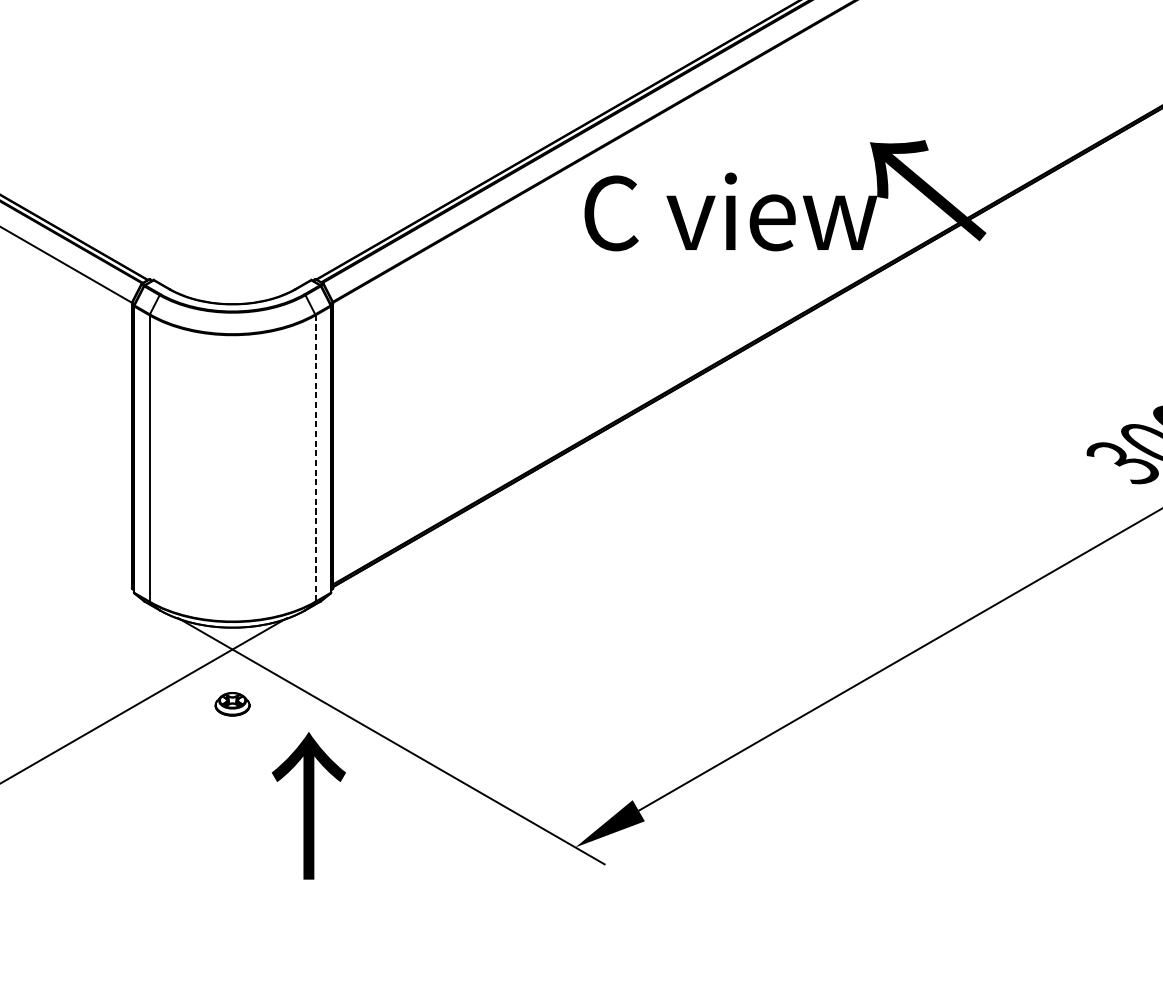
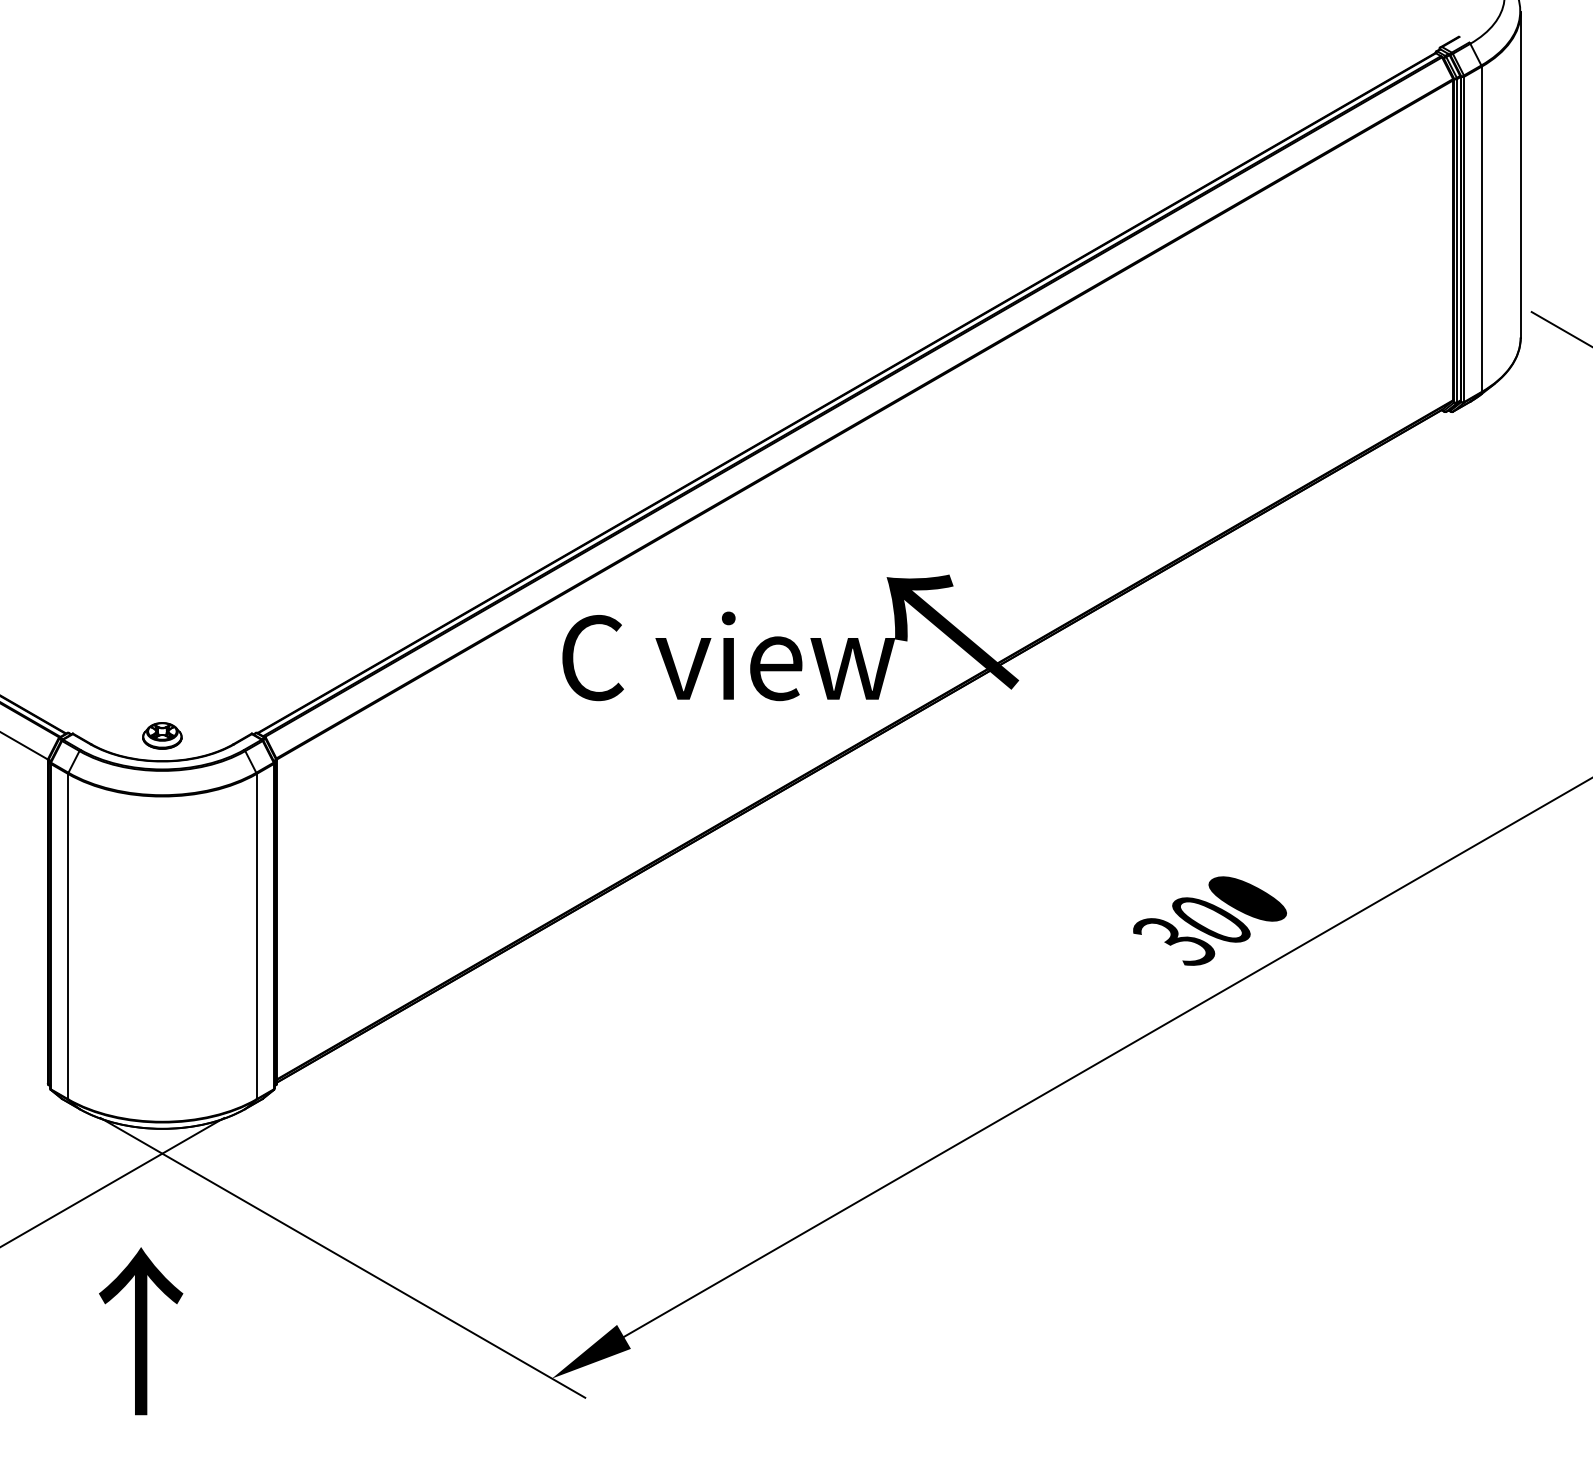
line: (315, 458) -> (256, 936), dashed -> solid
part: (232, 703) -> (162, 735), moved
text: (309, 806) -> (141, 1331), moved

